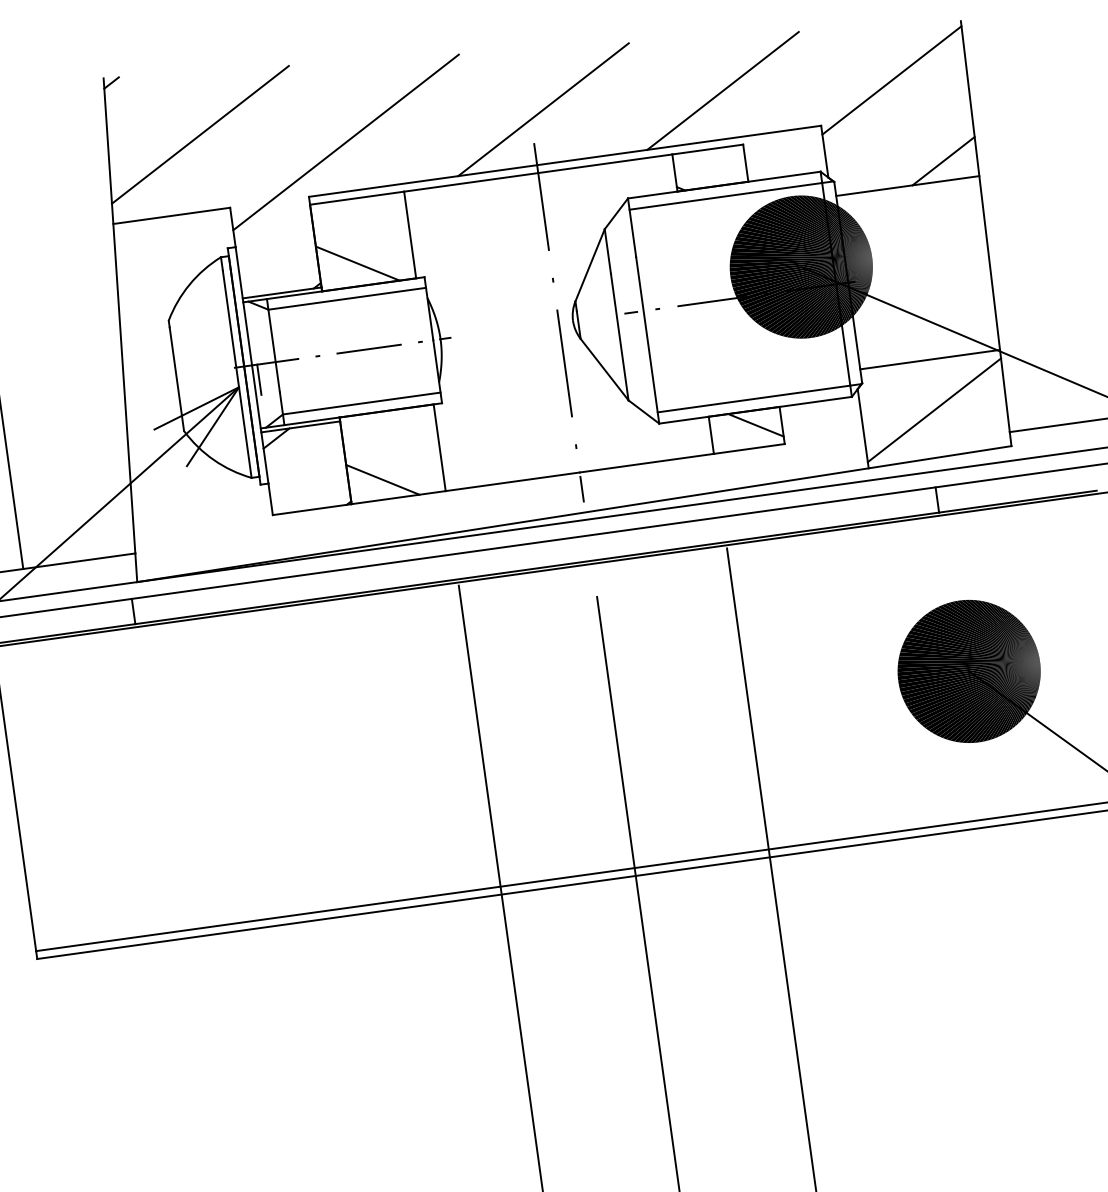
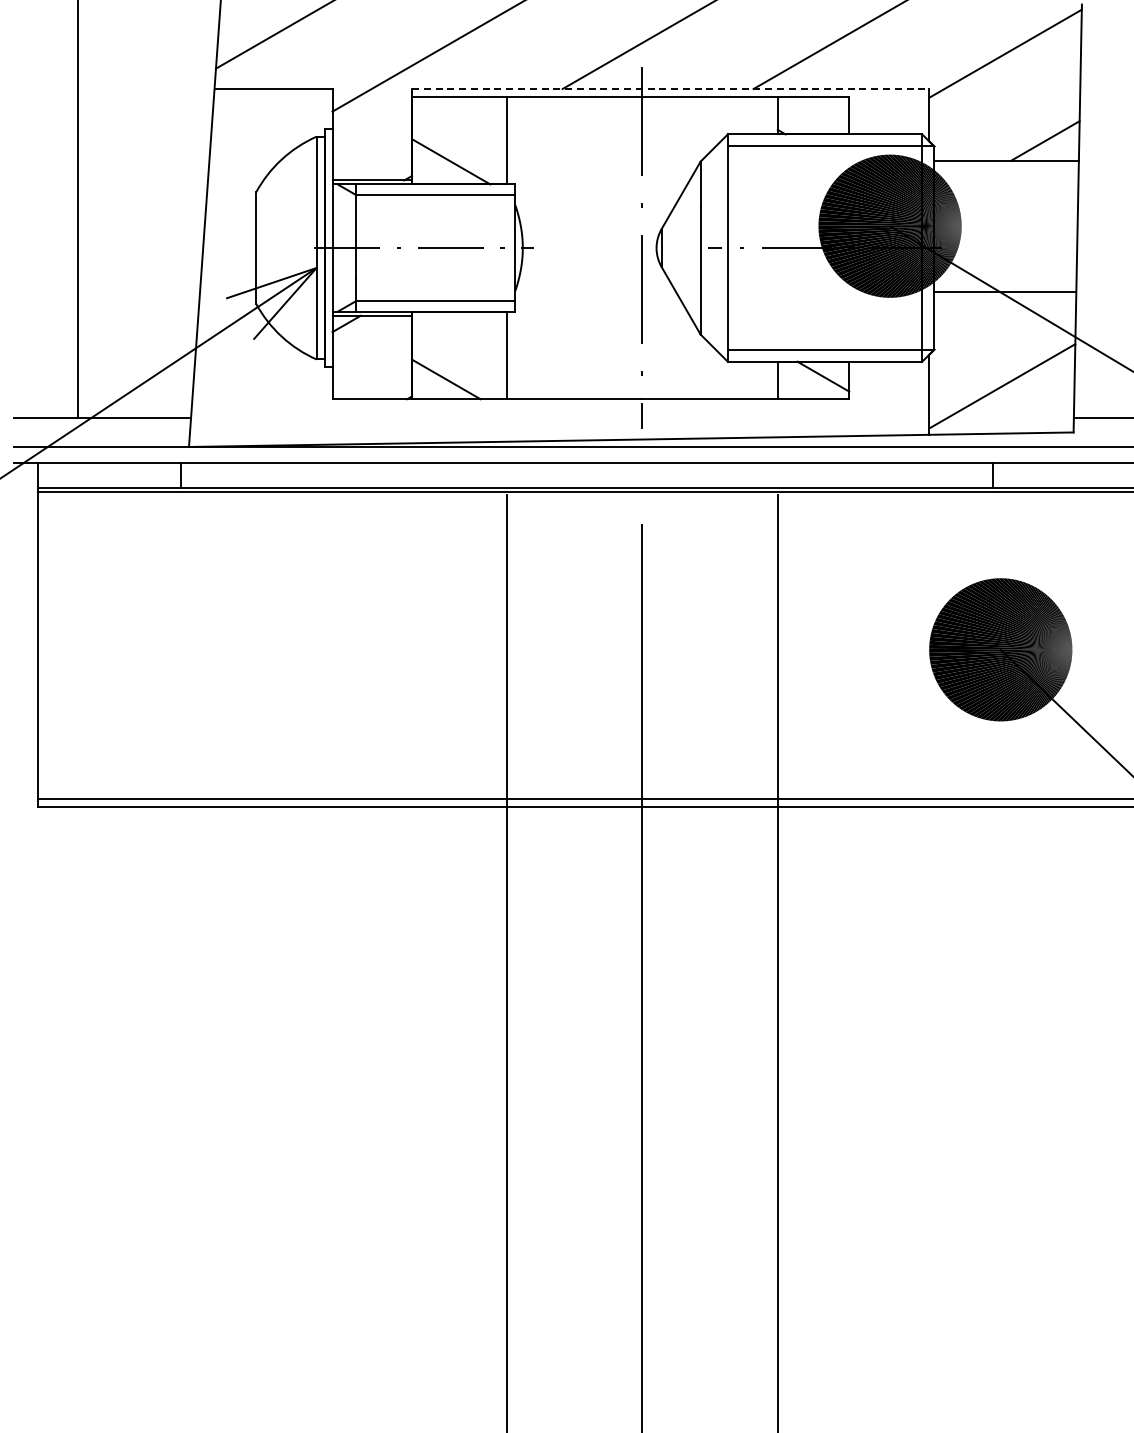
line: (564, 160) -> (670, 88), solid -> dashed
line: (929, 359) -> (1004, 291), moved
line: (259, 379) -> (337, 263), removed

